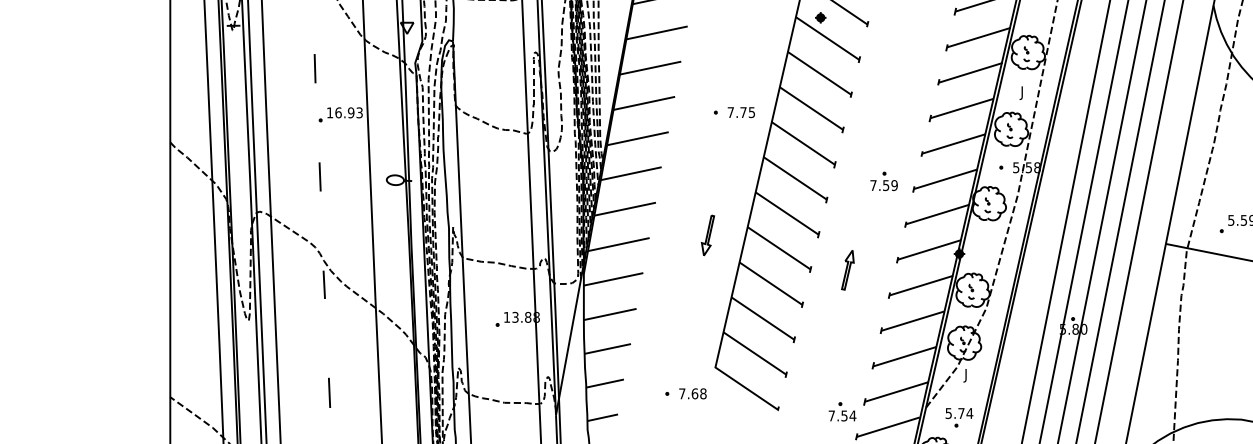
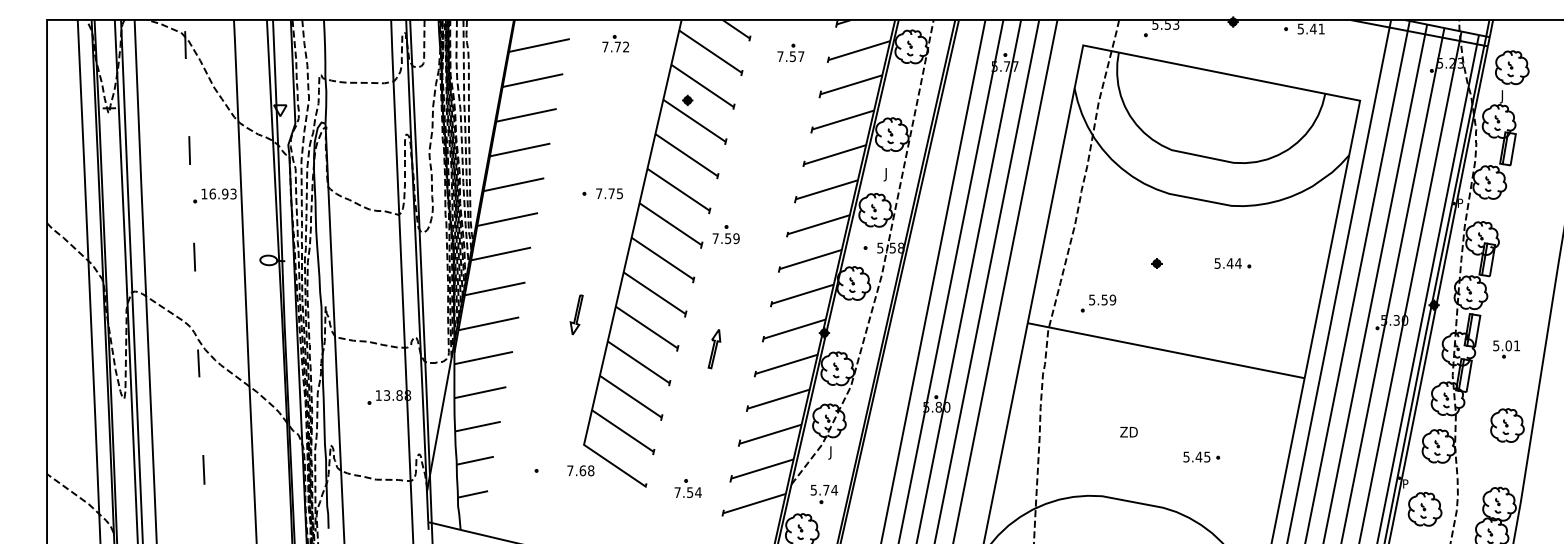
part: (883, 181) -> (725, 234), moved
text: (692, 393) -> (580, 470), moved
part: (841, 411) -> (687, 488), moved

